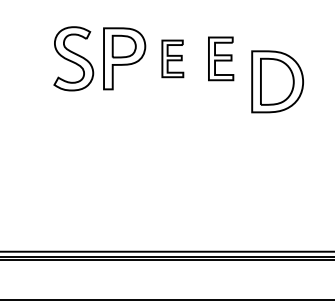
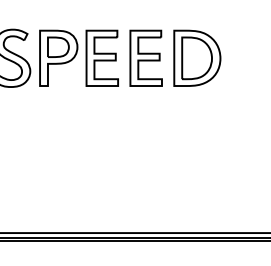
part: (172, 58) -> (102, 58), size x1.67
part: (220, 58) -> (145, 58), size x1.43
part: (277, 81) -> (197, 58), moved

